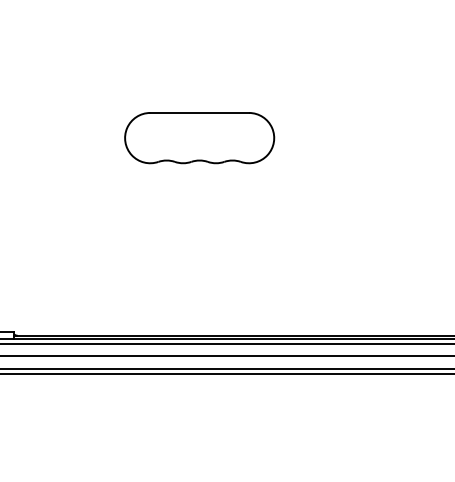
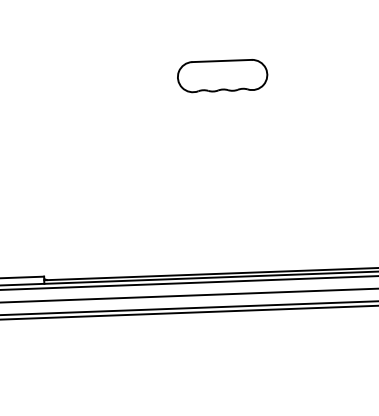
part: (199, 138) -> (222, 76), size x0.6

